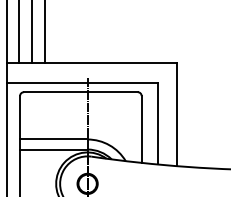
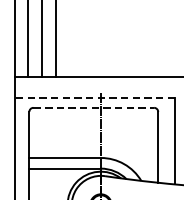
line: (81, 82) -> (94, 97), solid -> dashed
line: (80, 92) -> (93, 108), solid -> dashed

